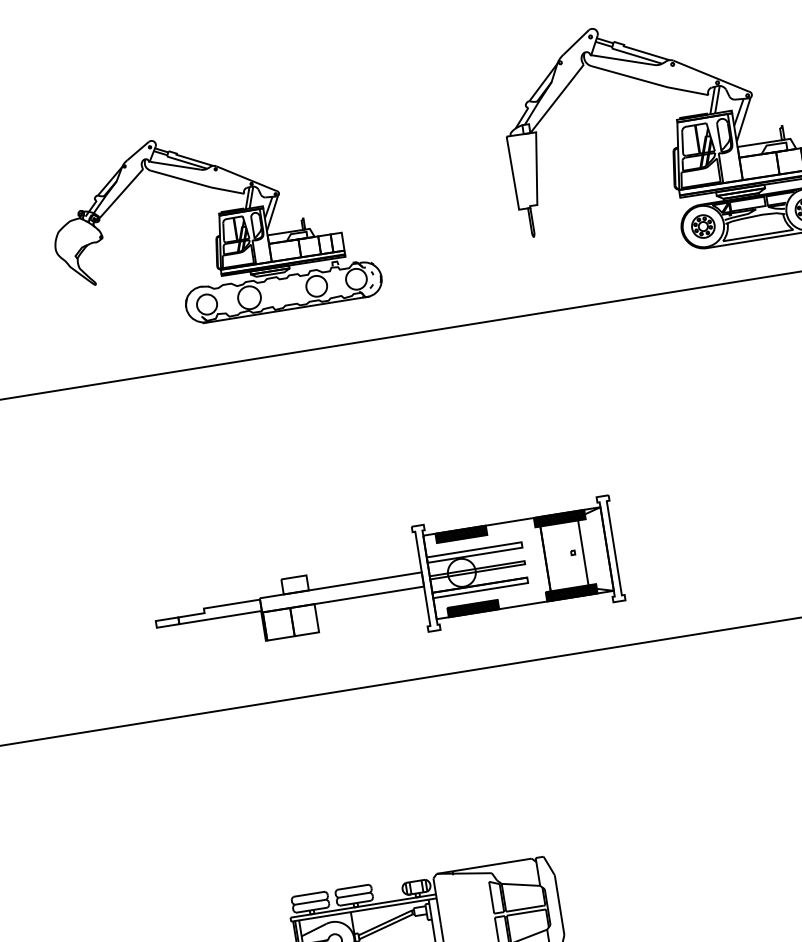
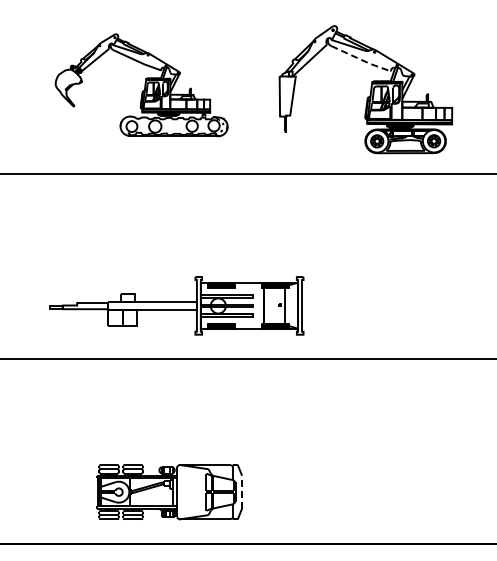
line: (651, 83) -> (361, 60), solid -> dashed
part: (212, 226) -> (141, 85), moved
line: (560, 903) -> (242, 491), solid -> dashed

